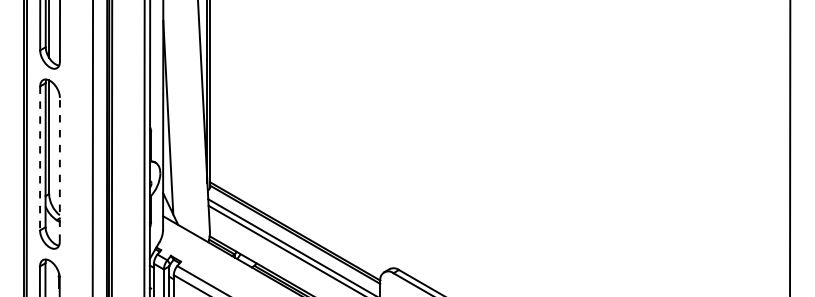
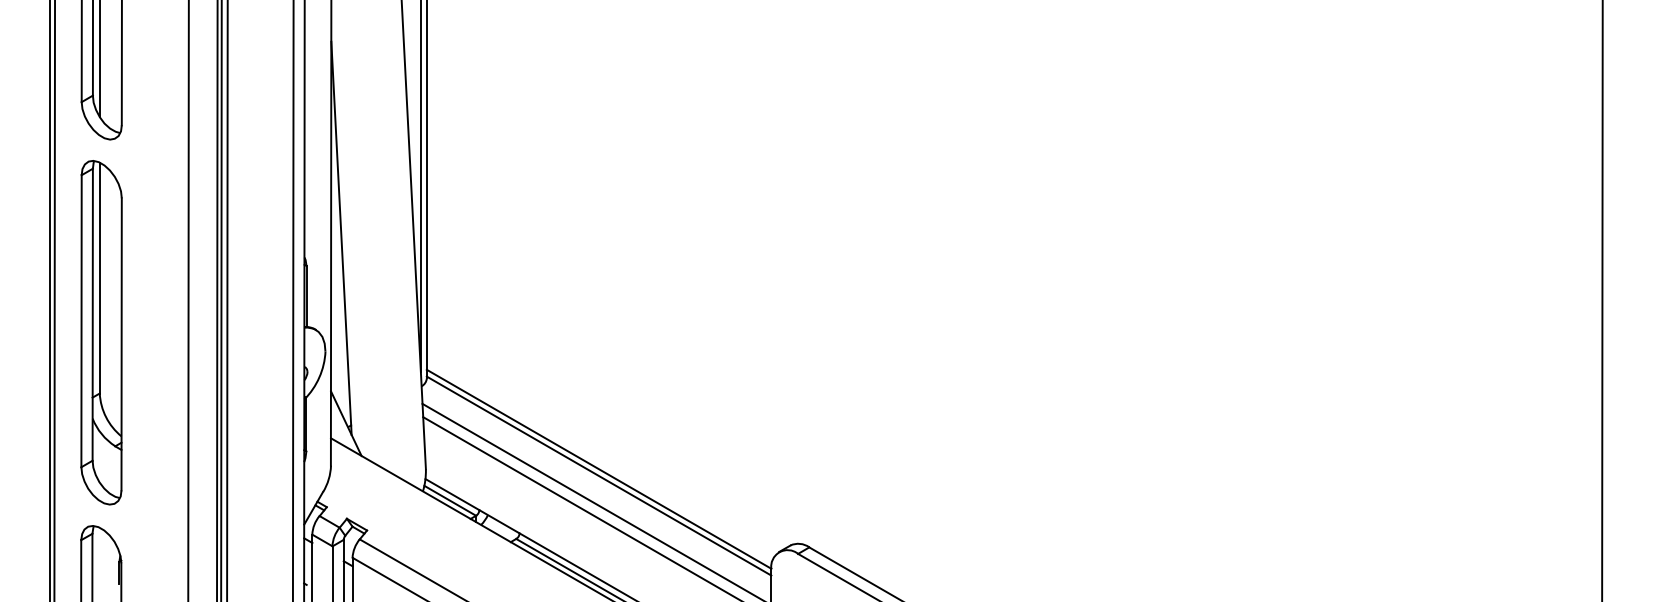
line: (40, 158) -> (82, 321), dashed -> solid
line: (59, 169) -> (120, 343), dashed -> solid

